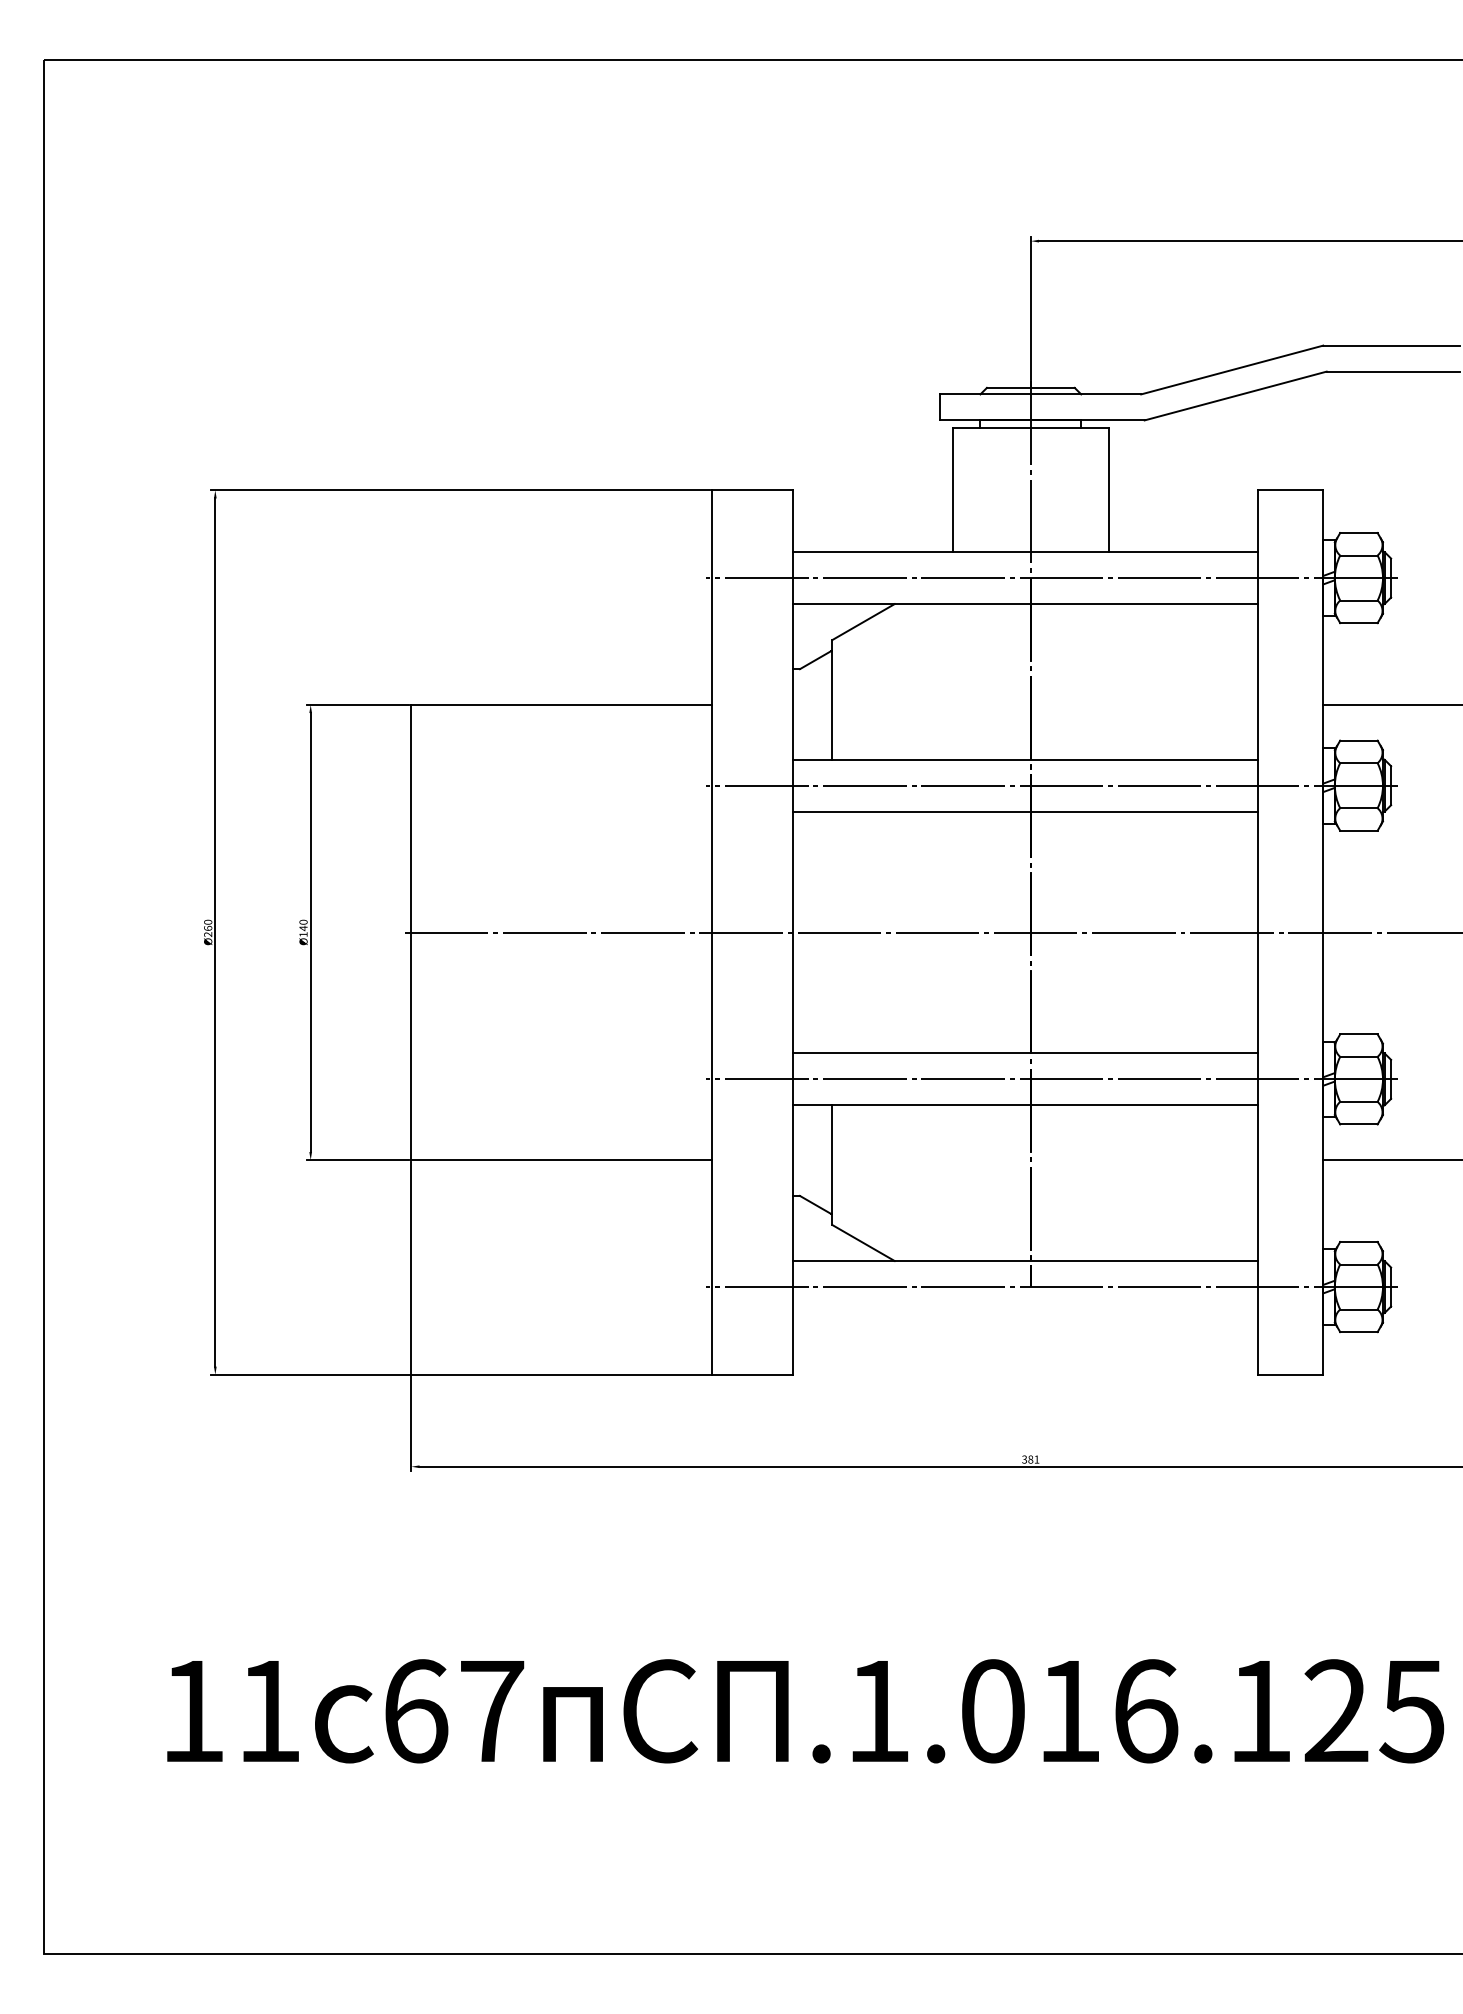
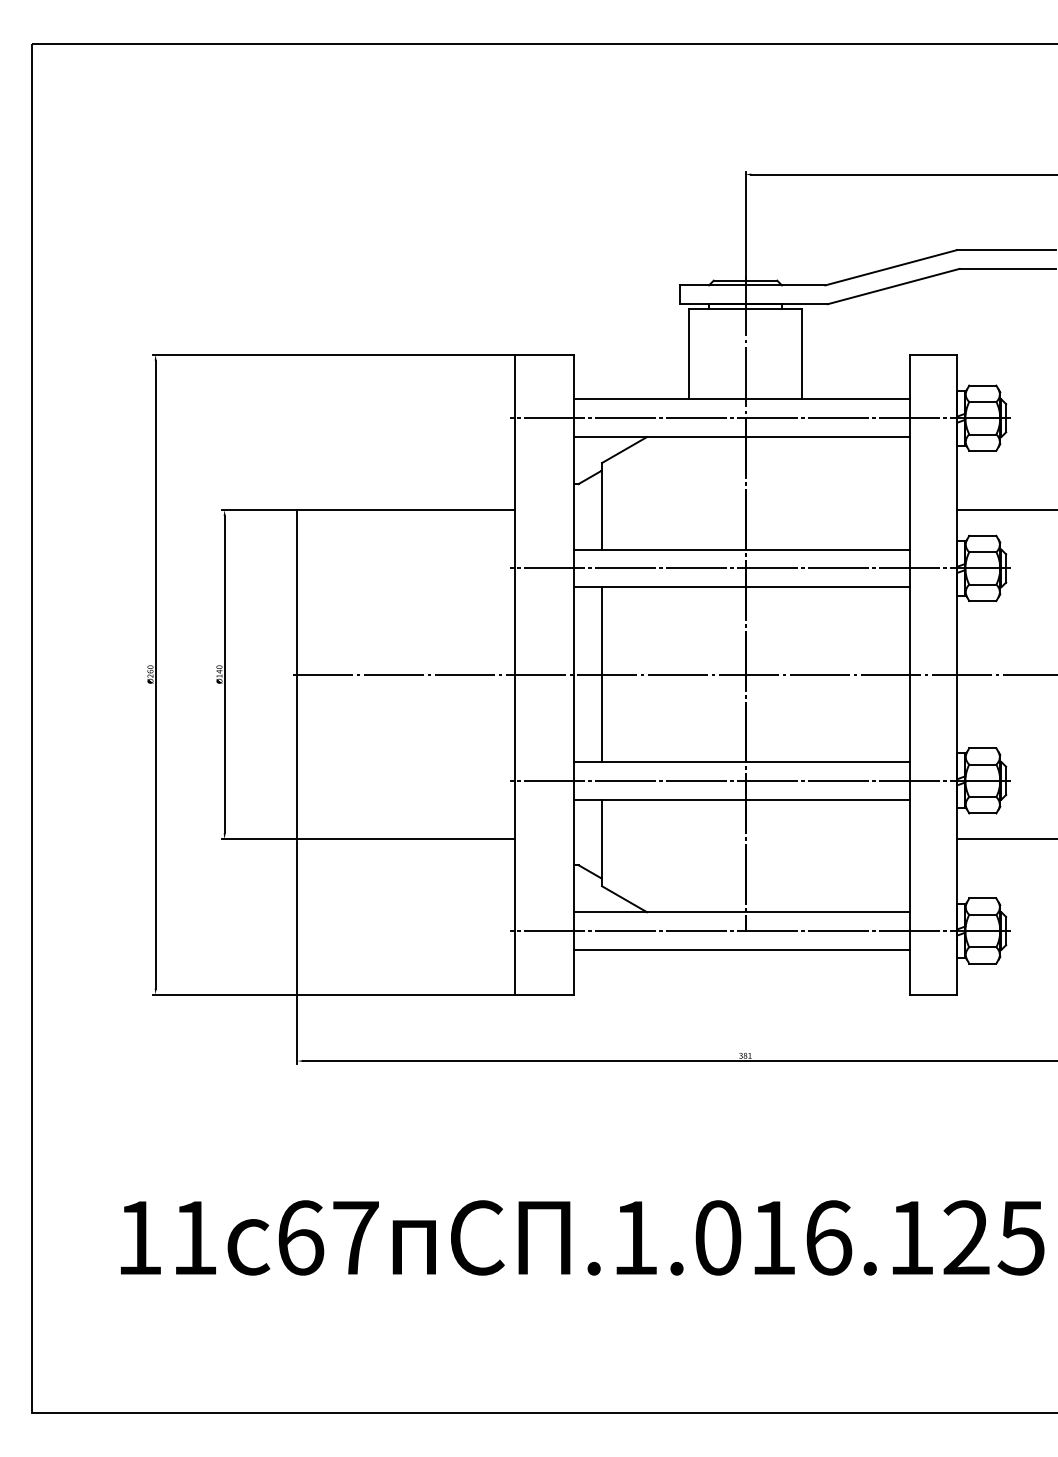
line: (833, 932) -> (602, 674), added
line: (1025, 1312) -> (741, 949), added

